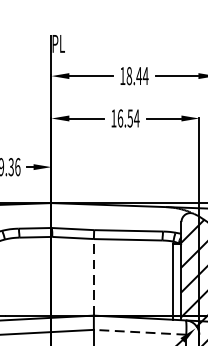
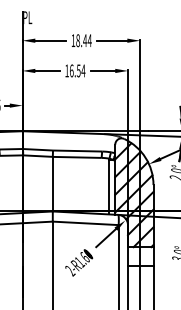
line: (93, 276) -> (52, 183), dashed -> solid
line: (139, 332) -> (85, 223), dashed -> solid

